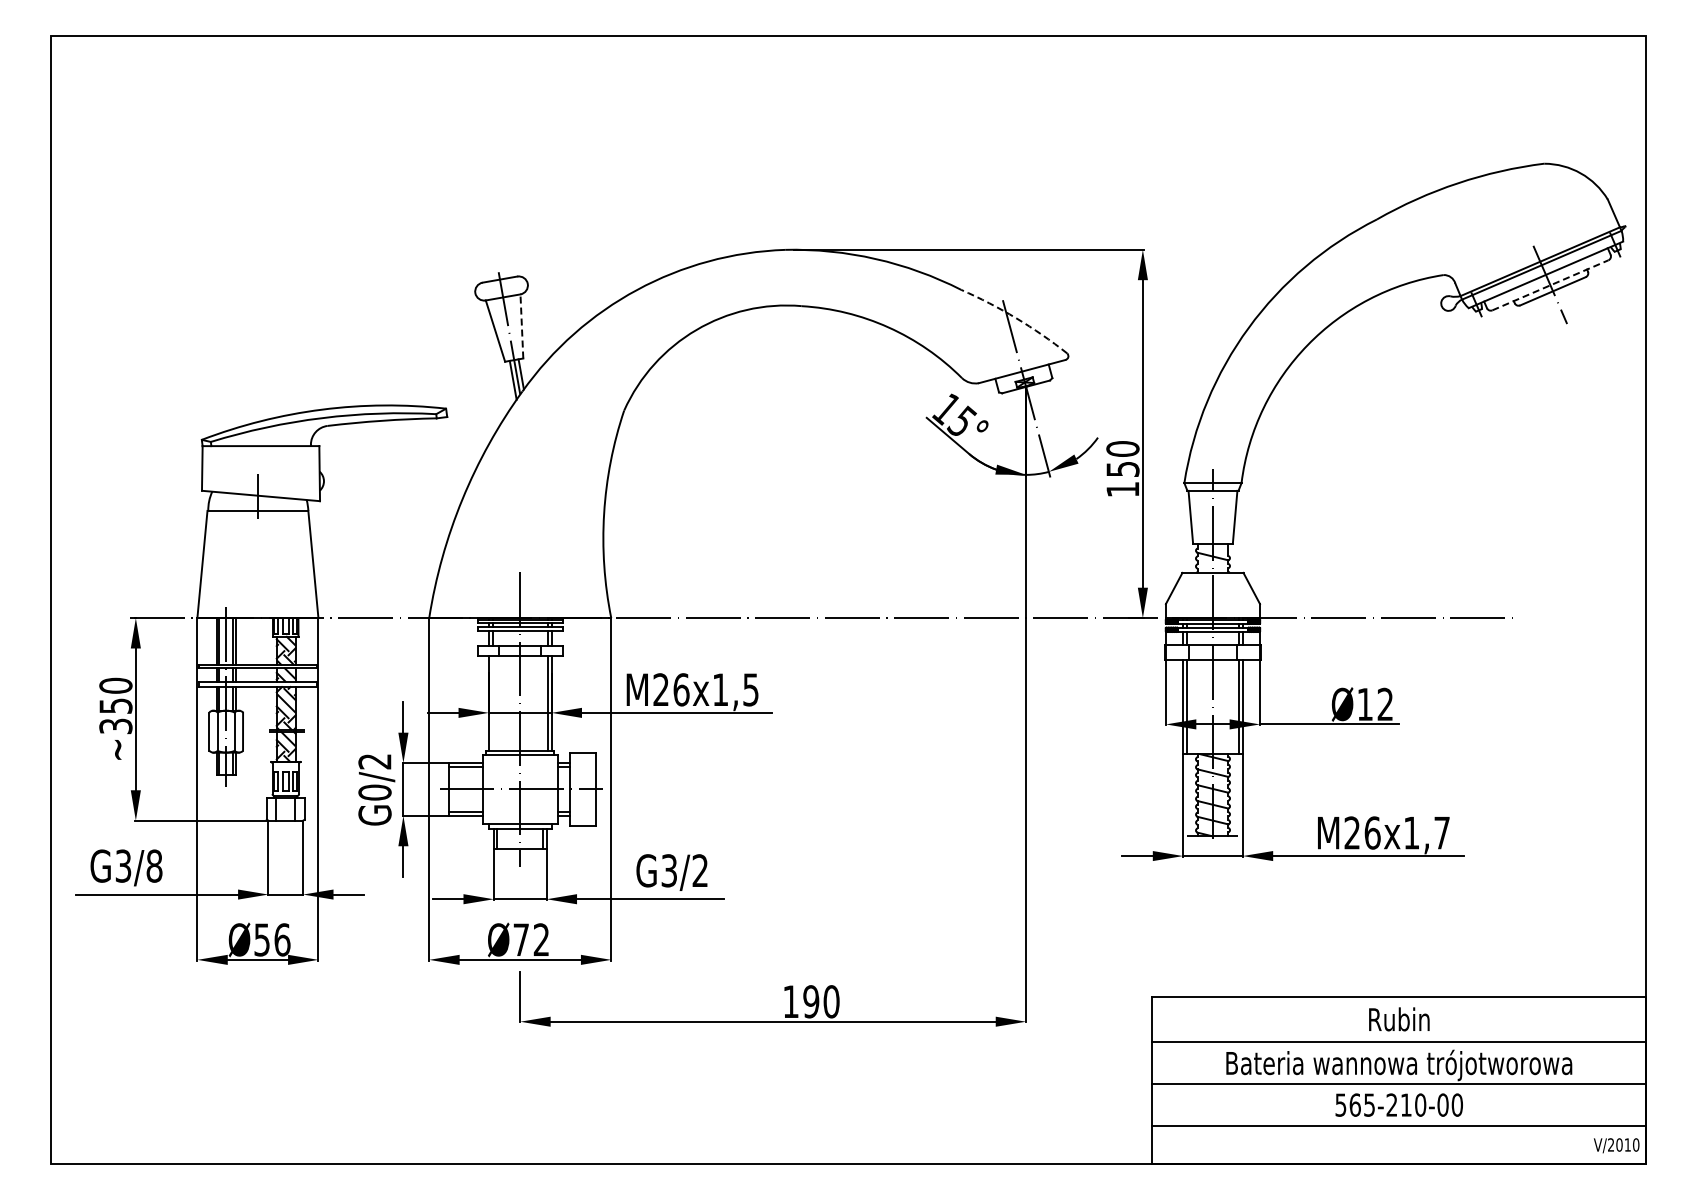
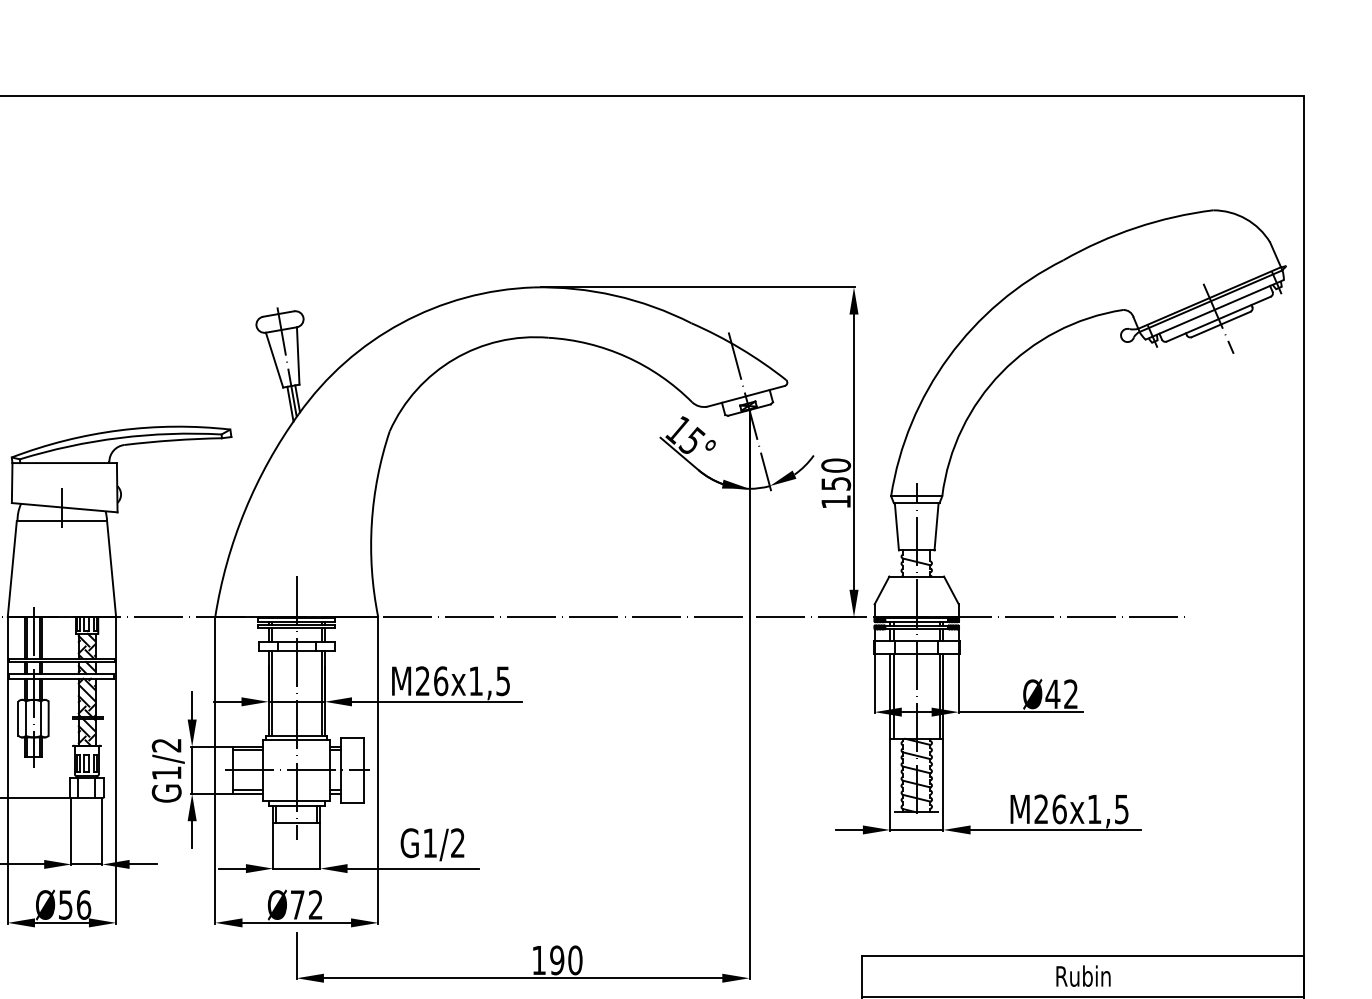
line: (1550, 285) -> (1218, 319), dashed -> solid
arc: (1016, 318) -> (740, 348), dashed -> solid
line: (521, 325) -> (297, 355), dashed -> solid
line: (492, 702) -> (271, 692), added
text: (1364, 704) -> (1052, 694), Ø12 -> Ø42
text: (374, 792) -> (166, 773), G0/2 -> G1/2
text: (1441, 832) -> (1121, 808), M26x1,7 -> M26x1,5
text: (668, 870) -> (429, 842), G3/2 -> G1/2

